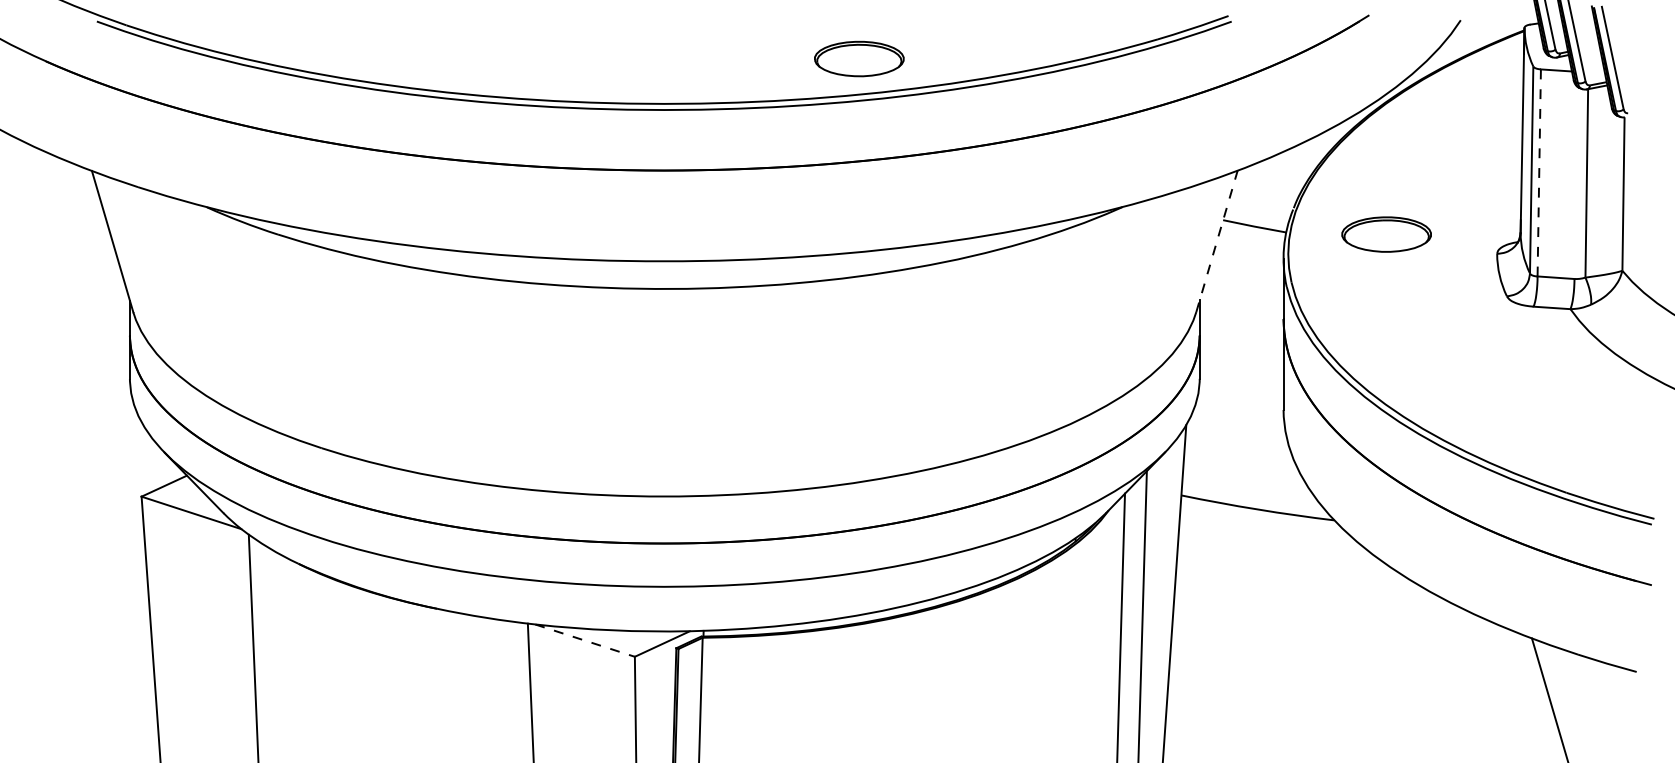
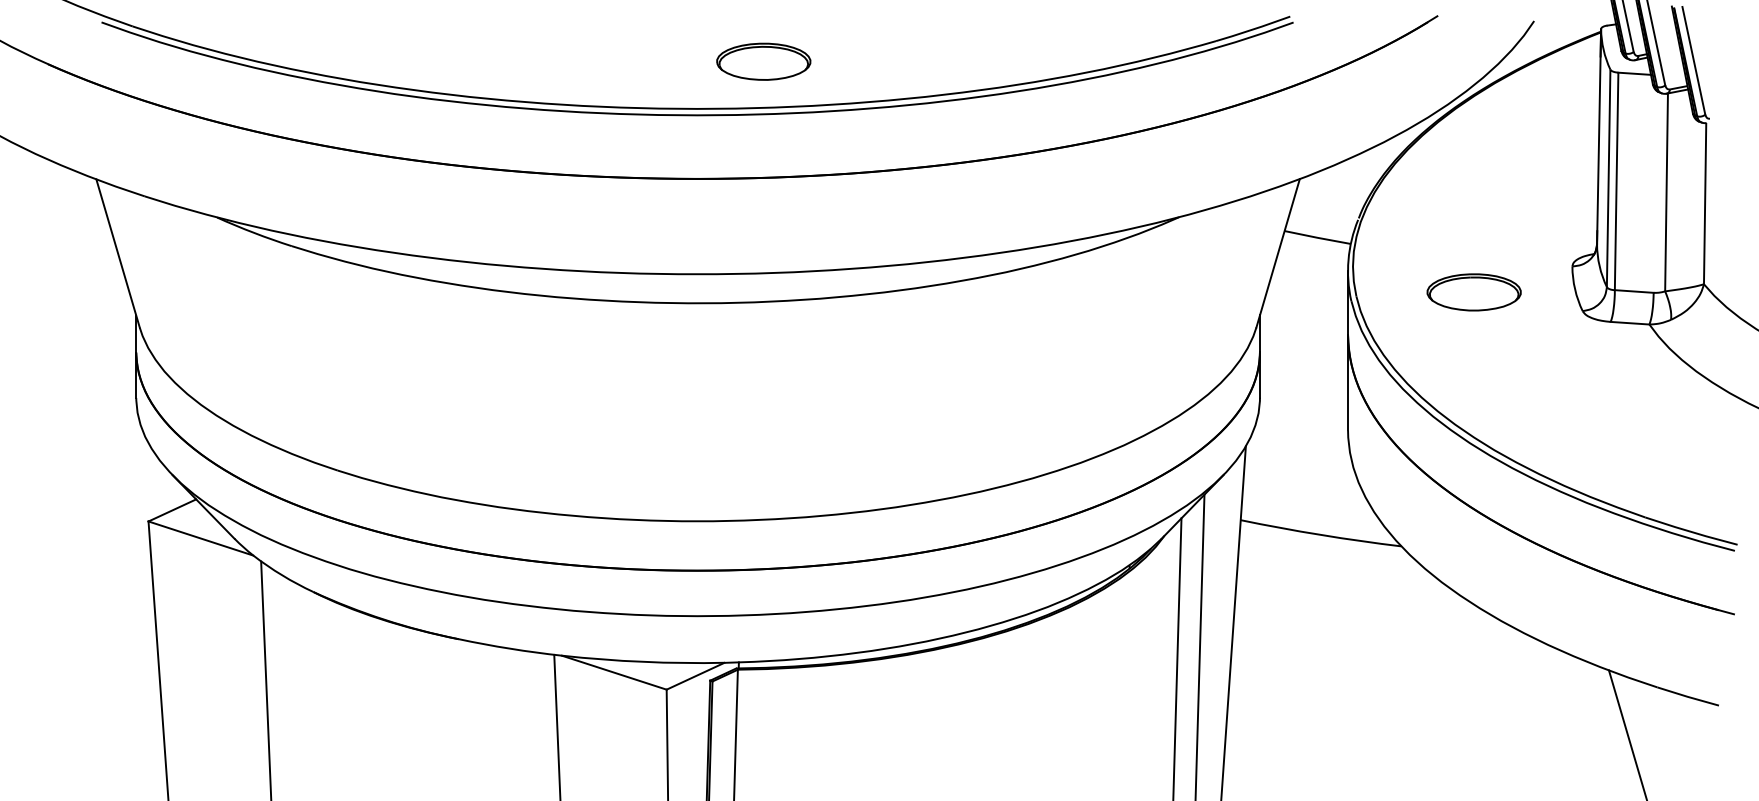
part: (859, 58) -> (763, 61), moved
line: (1539, 171) -> (1616, 179), dashed -> solid
part: (1386, 234) -> (1474, 292), moved
line: (1216, 241) -> (1277, 253), dashed -> solid
line: (585, 640) -> (614, 672), dashed -> solid

